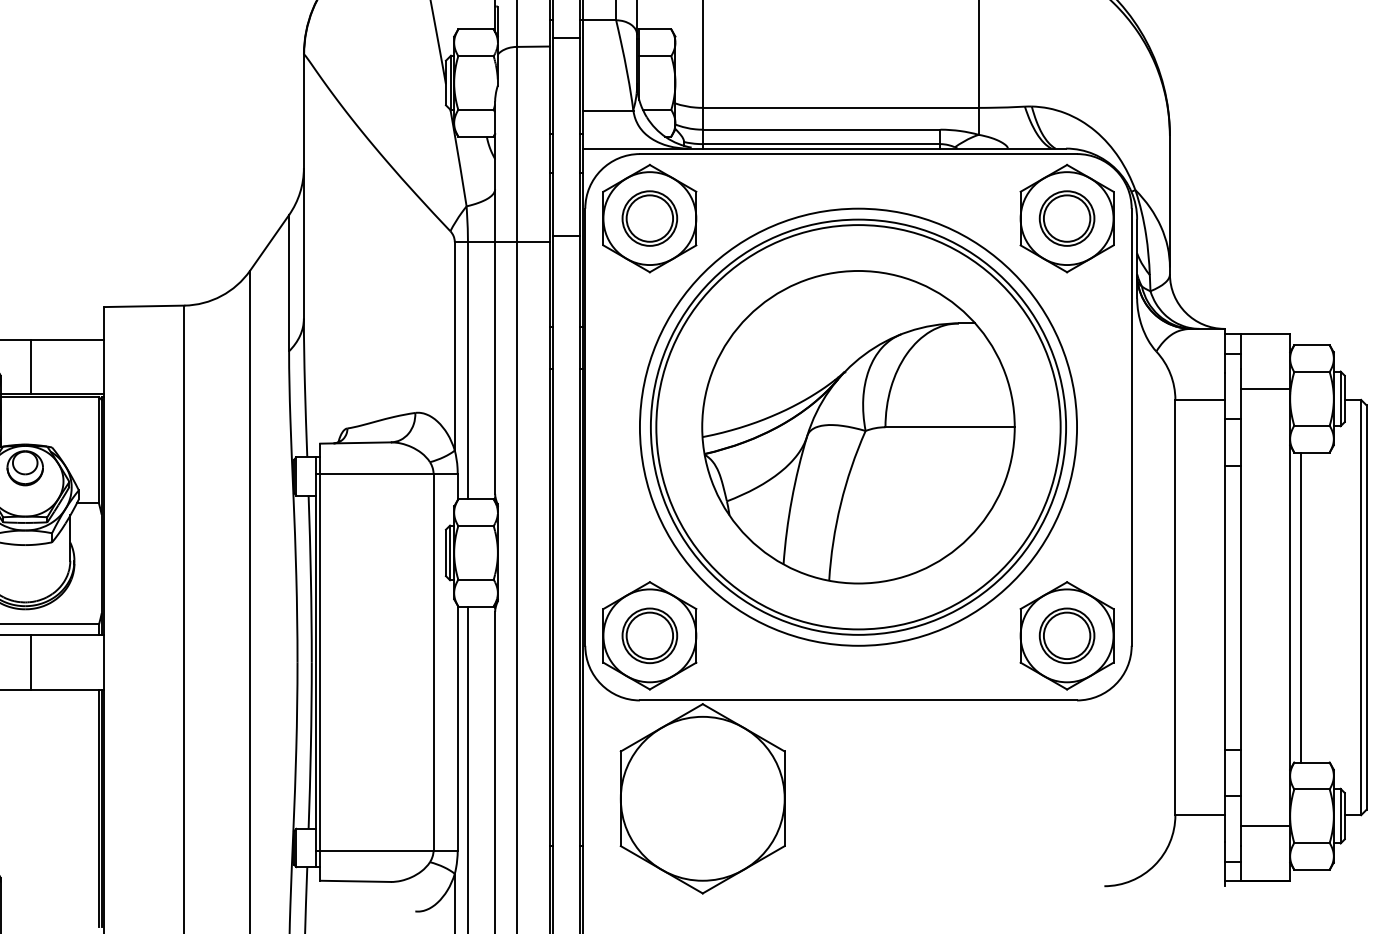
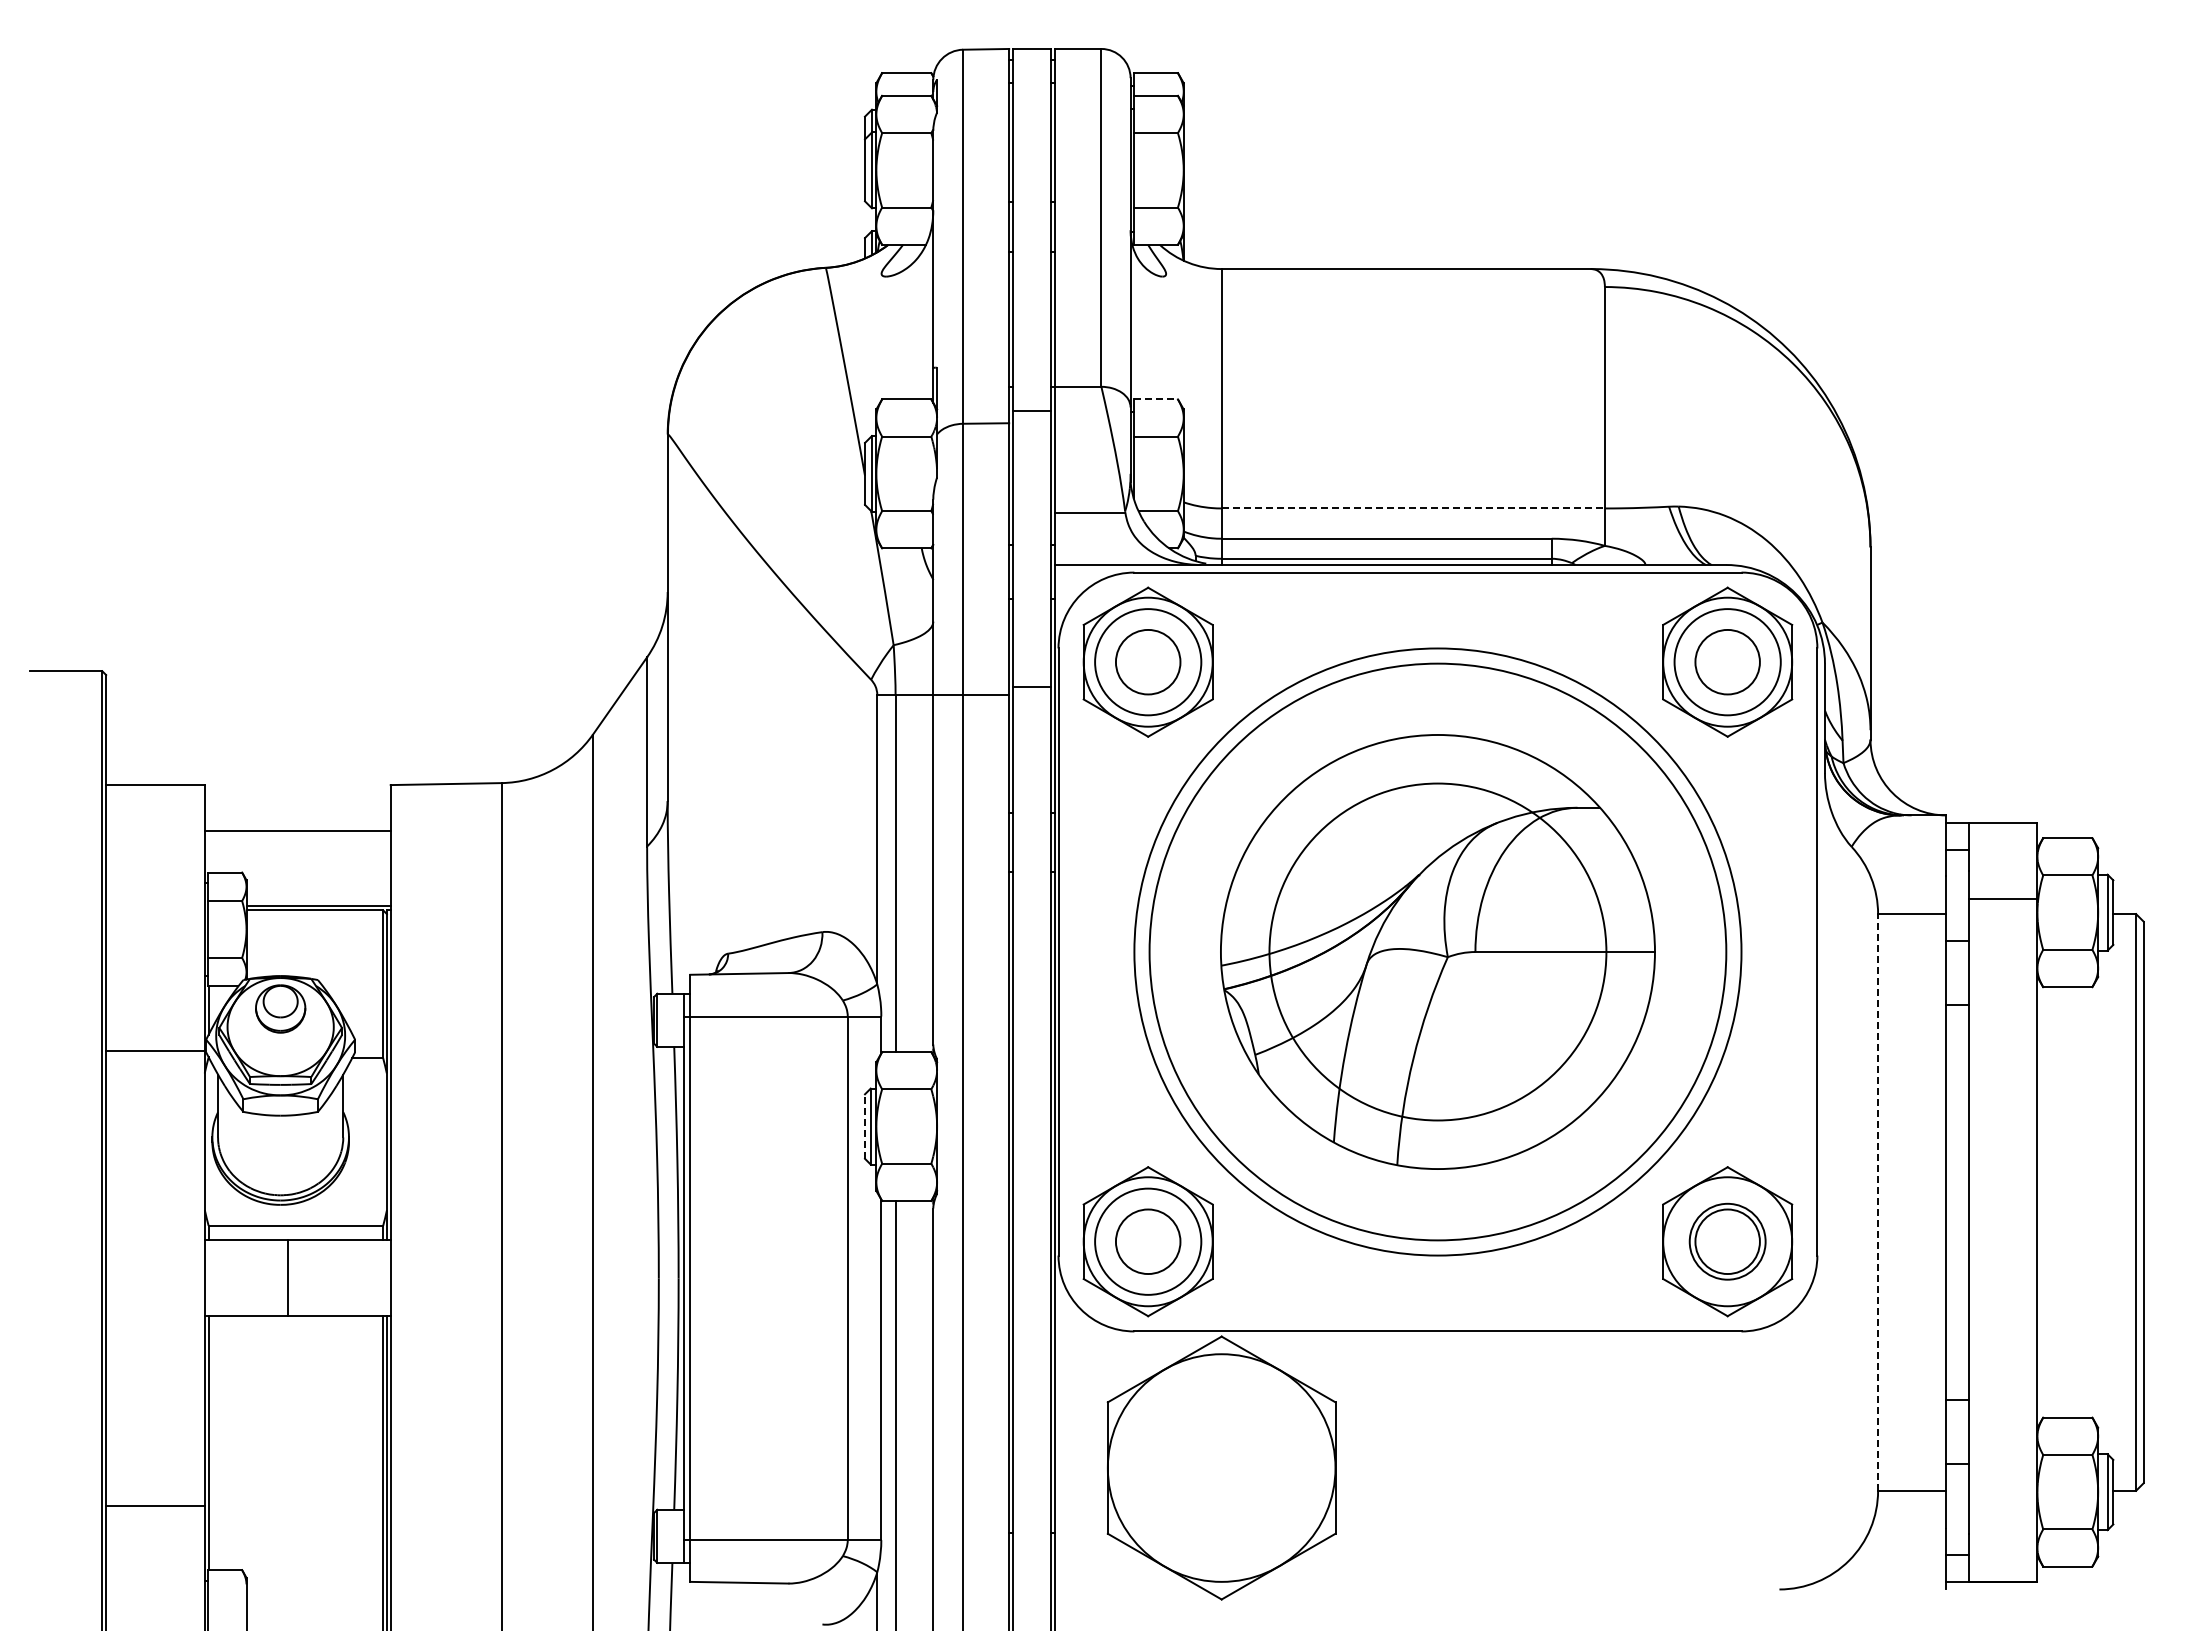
line: (655, 29) -> (1156, 399), solid -> dashed
line: (840, 107) -> (1413, 508), solid -> dashed
circle: (650, 218) -> (1148, 662), size x1.4
circle: (1066, 218) -> (1727, 662), size x1.4
line: (30, 367) -> (288, 868), removed
circle: (858, 426) -> (1437, 951), size x0.6
line: (446, 552) -> (865, 1126), solid -> dashed
line: (1175, 606) -> (1878, 1201), solid -> dashed
line: (1300, 607) -> (2052, 1202), removed
circle: (650, 635) -> (1148, 1241), size x1.4
line: (1265, 826) -> (2003, 1506), removed

